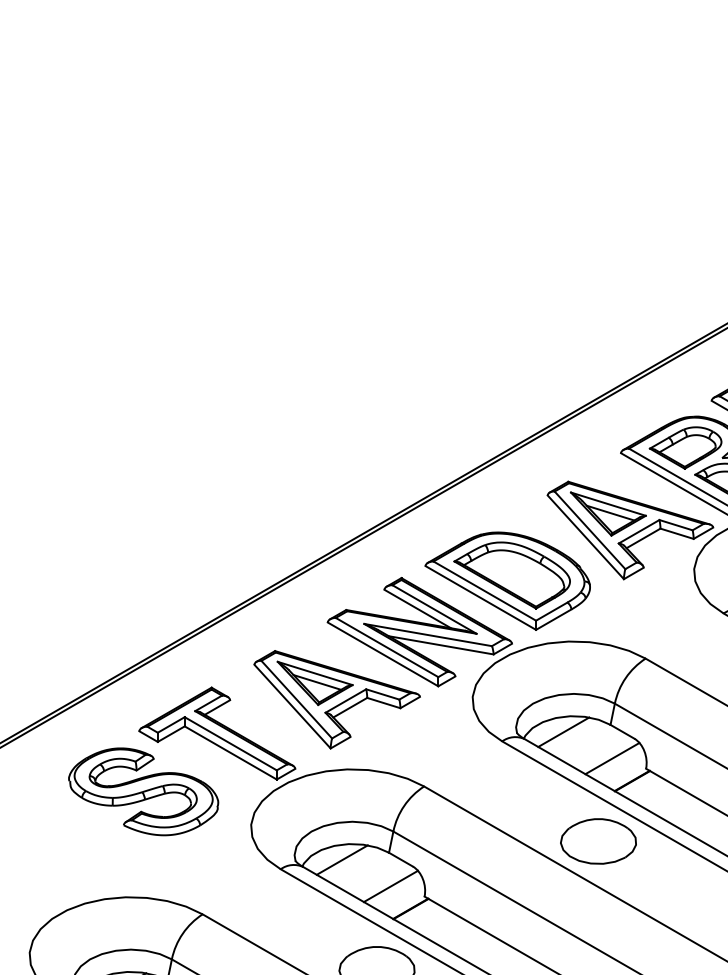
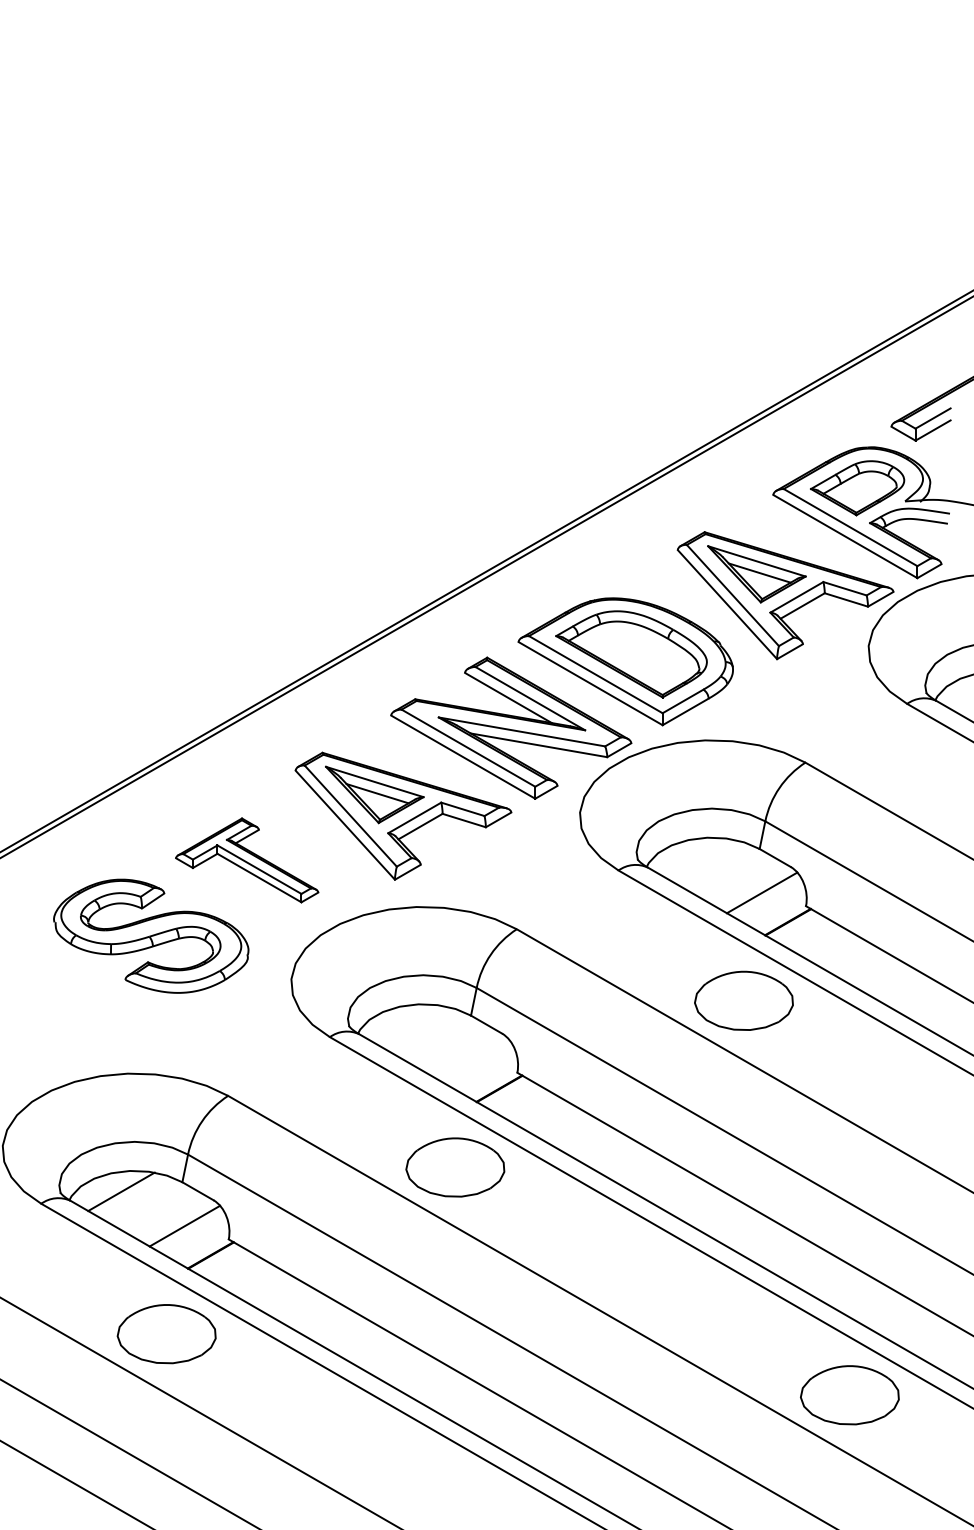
line: (563, 732) -> (698, 858), removed
part: (216, 733) -> (246, 860), size x0.7
line: (341, 860) -> (409, 1025), removed
line: (390, 886) -> (473, 1059), removed

